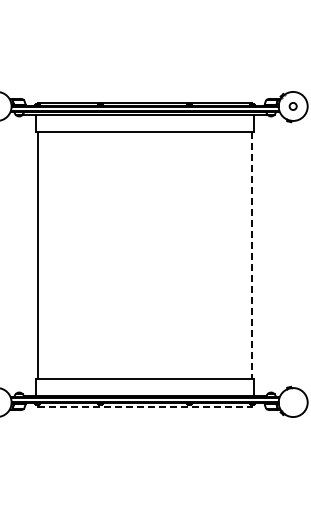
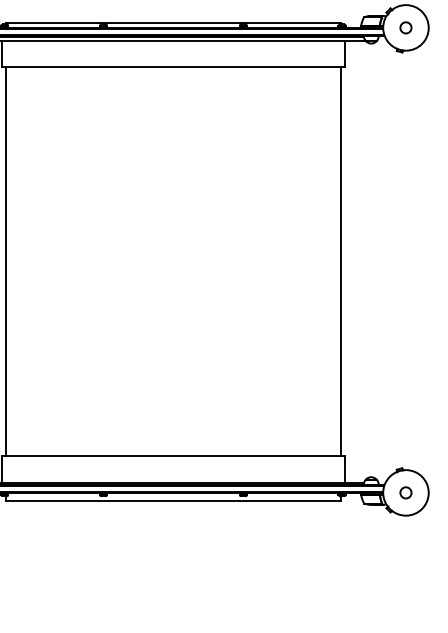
line: (252, 255) -> (342, 261), dashed -> solid
circle: (292, 402) -> (404, 492), added
line: (145, 407) -> (173, 500), dashed -> solid

